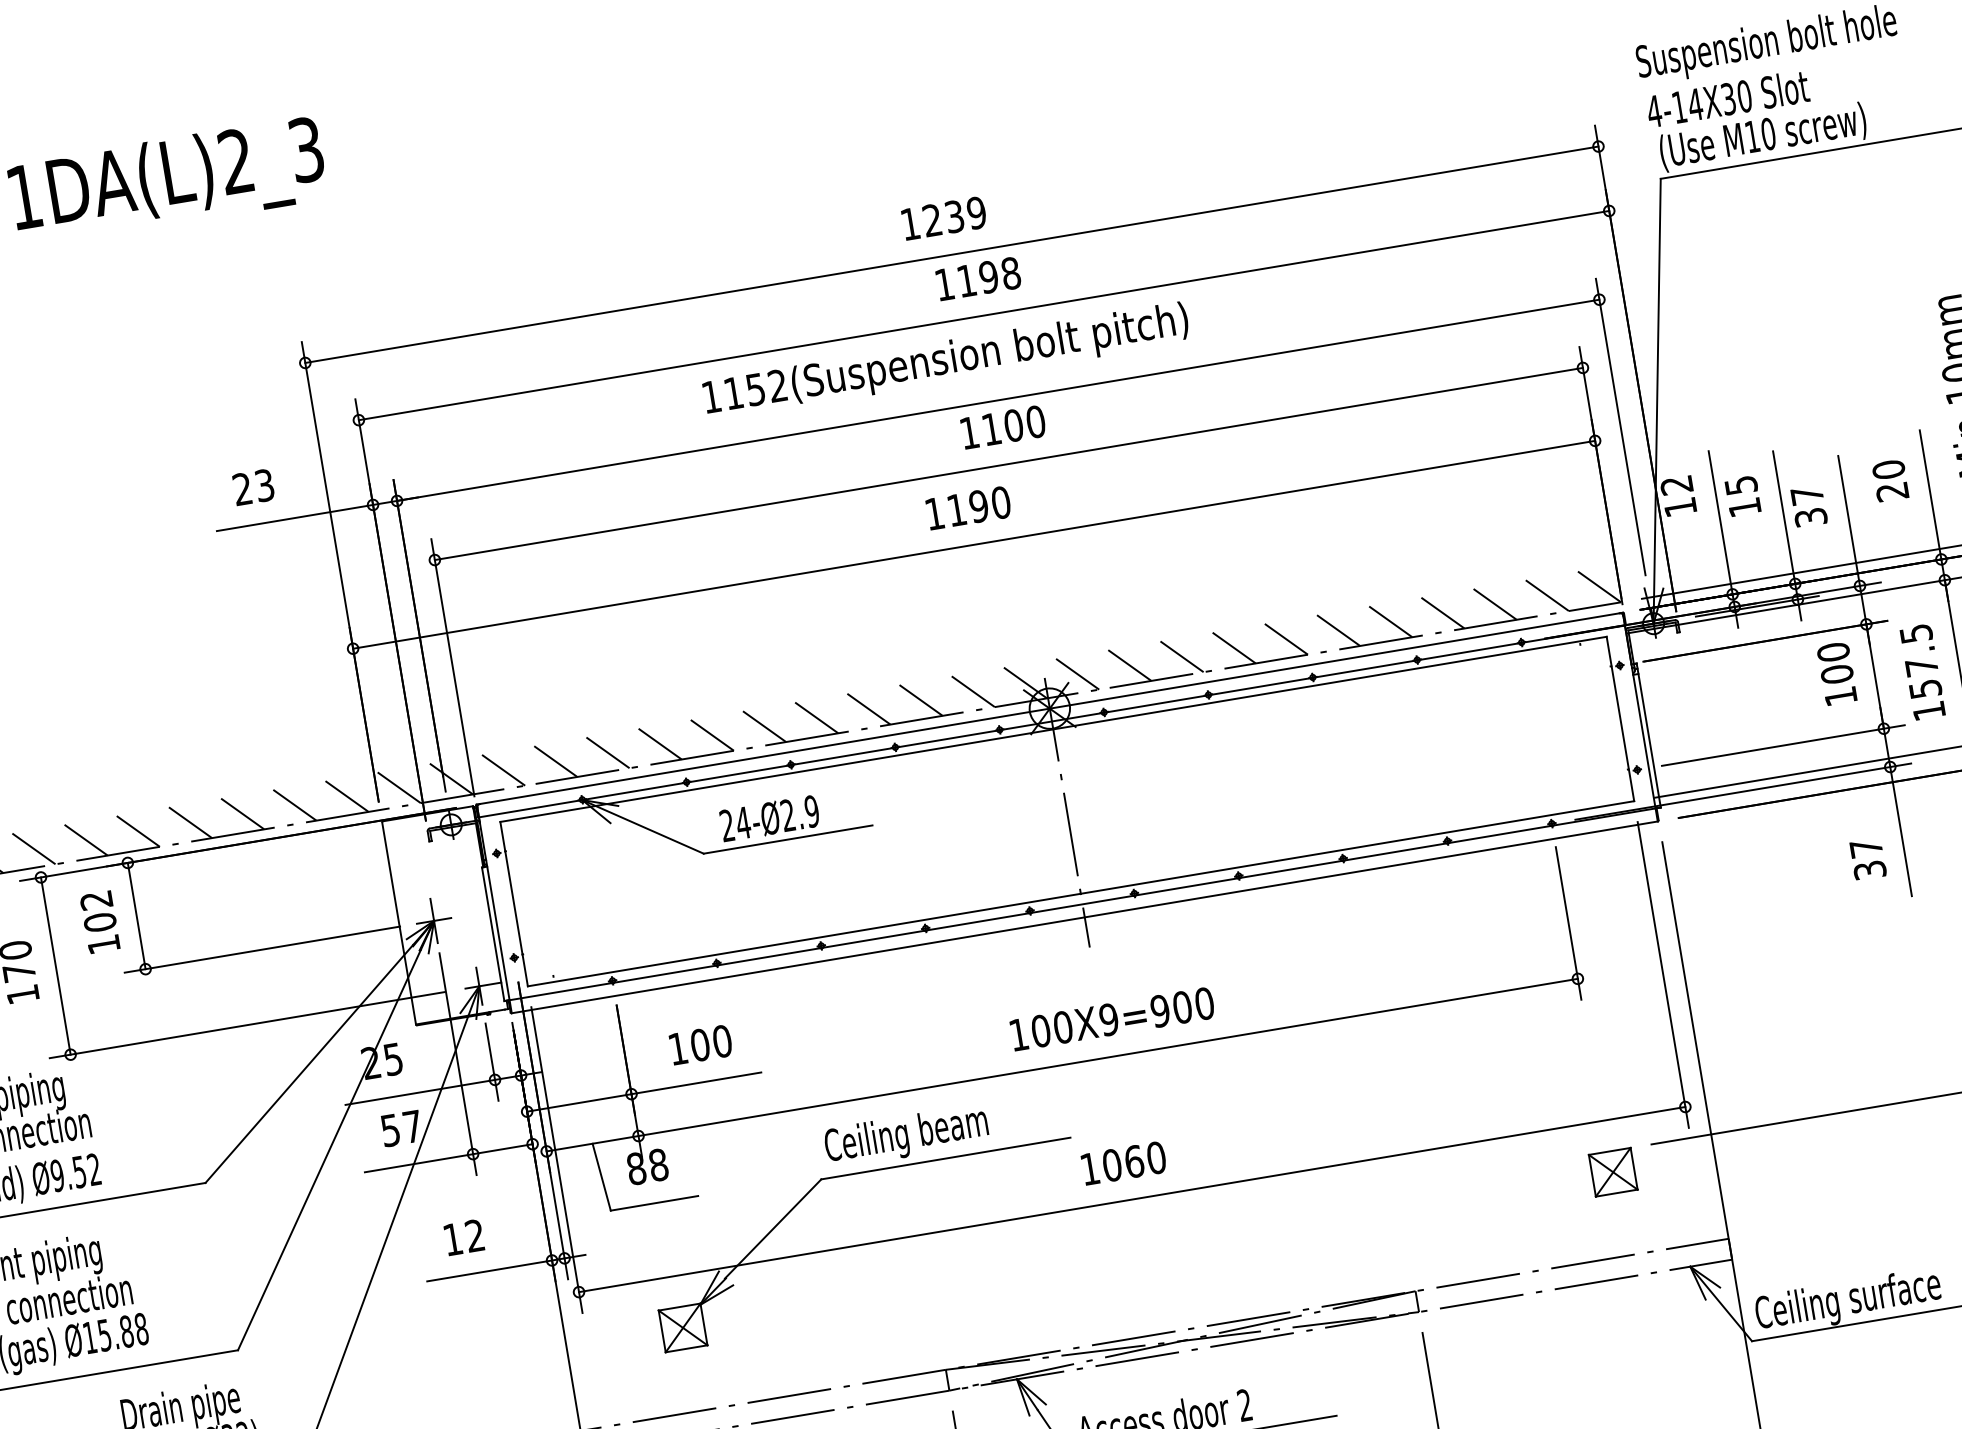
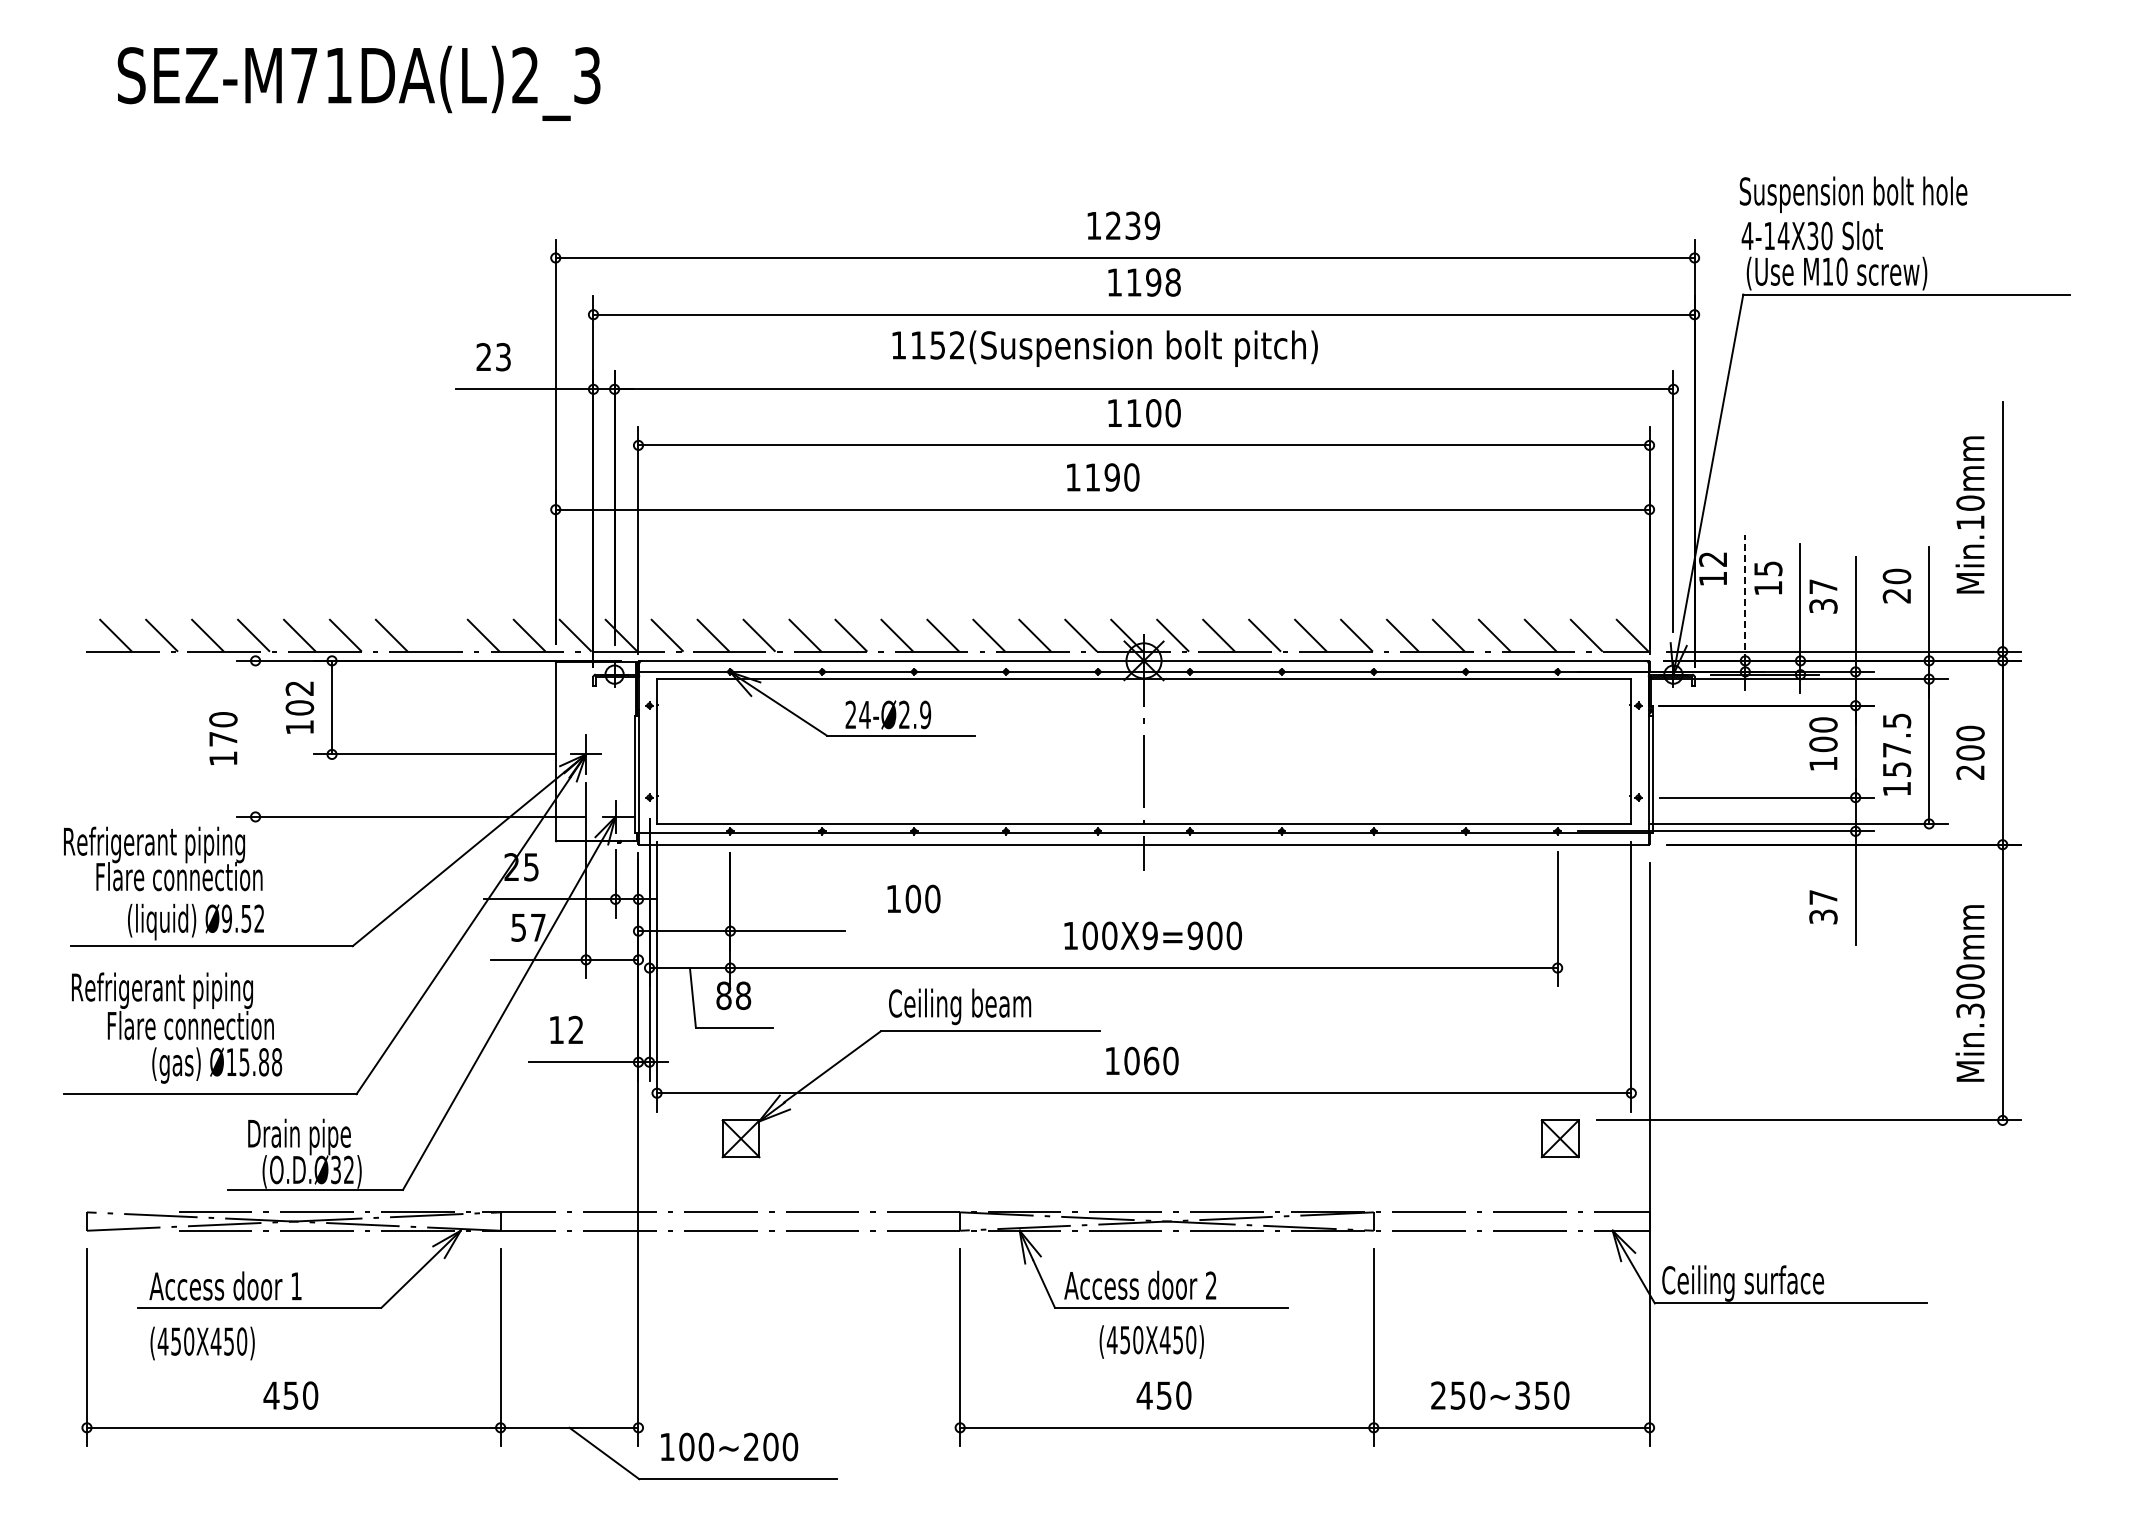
line: (1720, 522) -> (1745, 597), solid -> dashed
line: (242, 814) -> (437, 635), removed
line: (55, 965) -> (255, 738), removed
text: (700, 1044) -> (913, 898), moved

